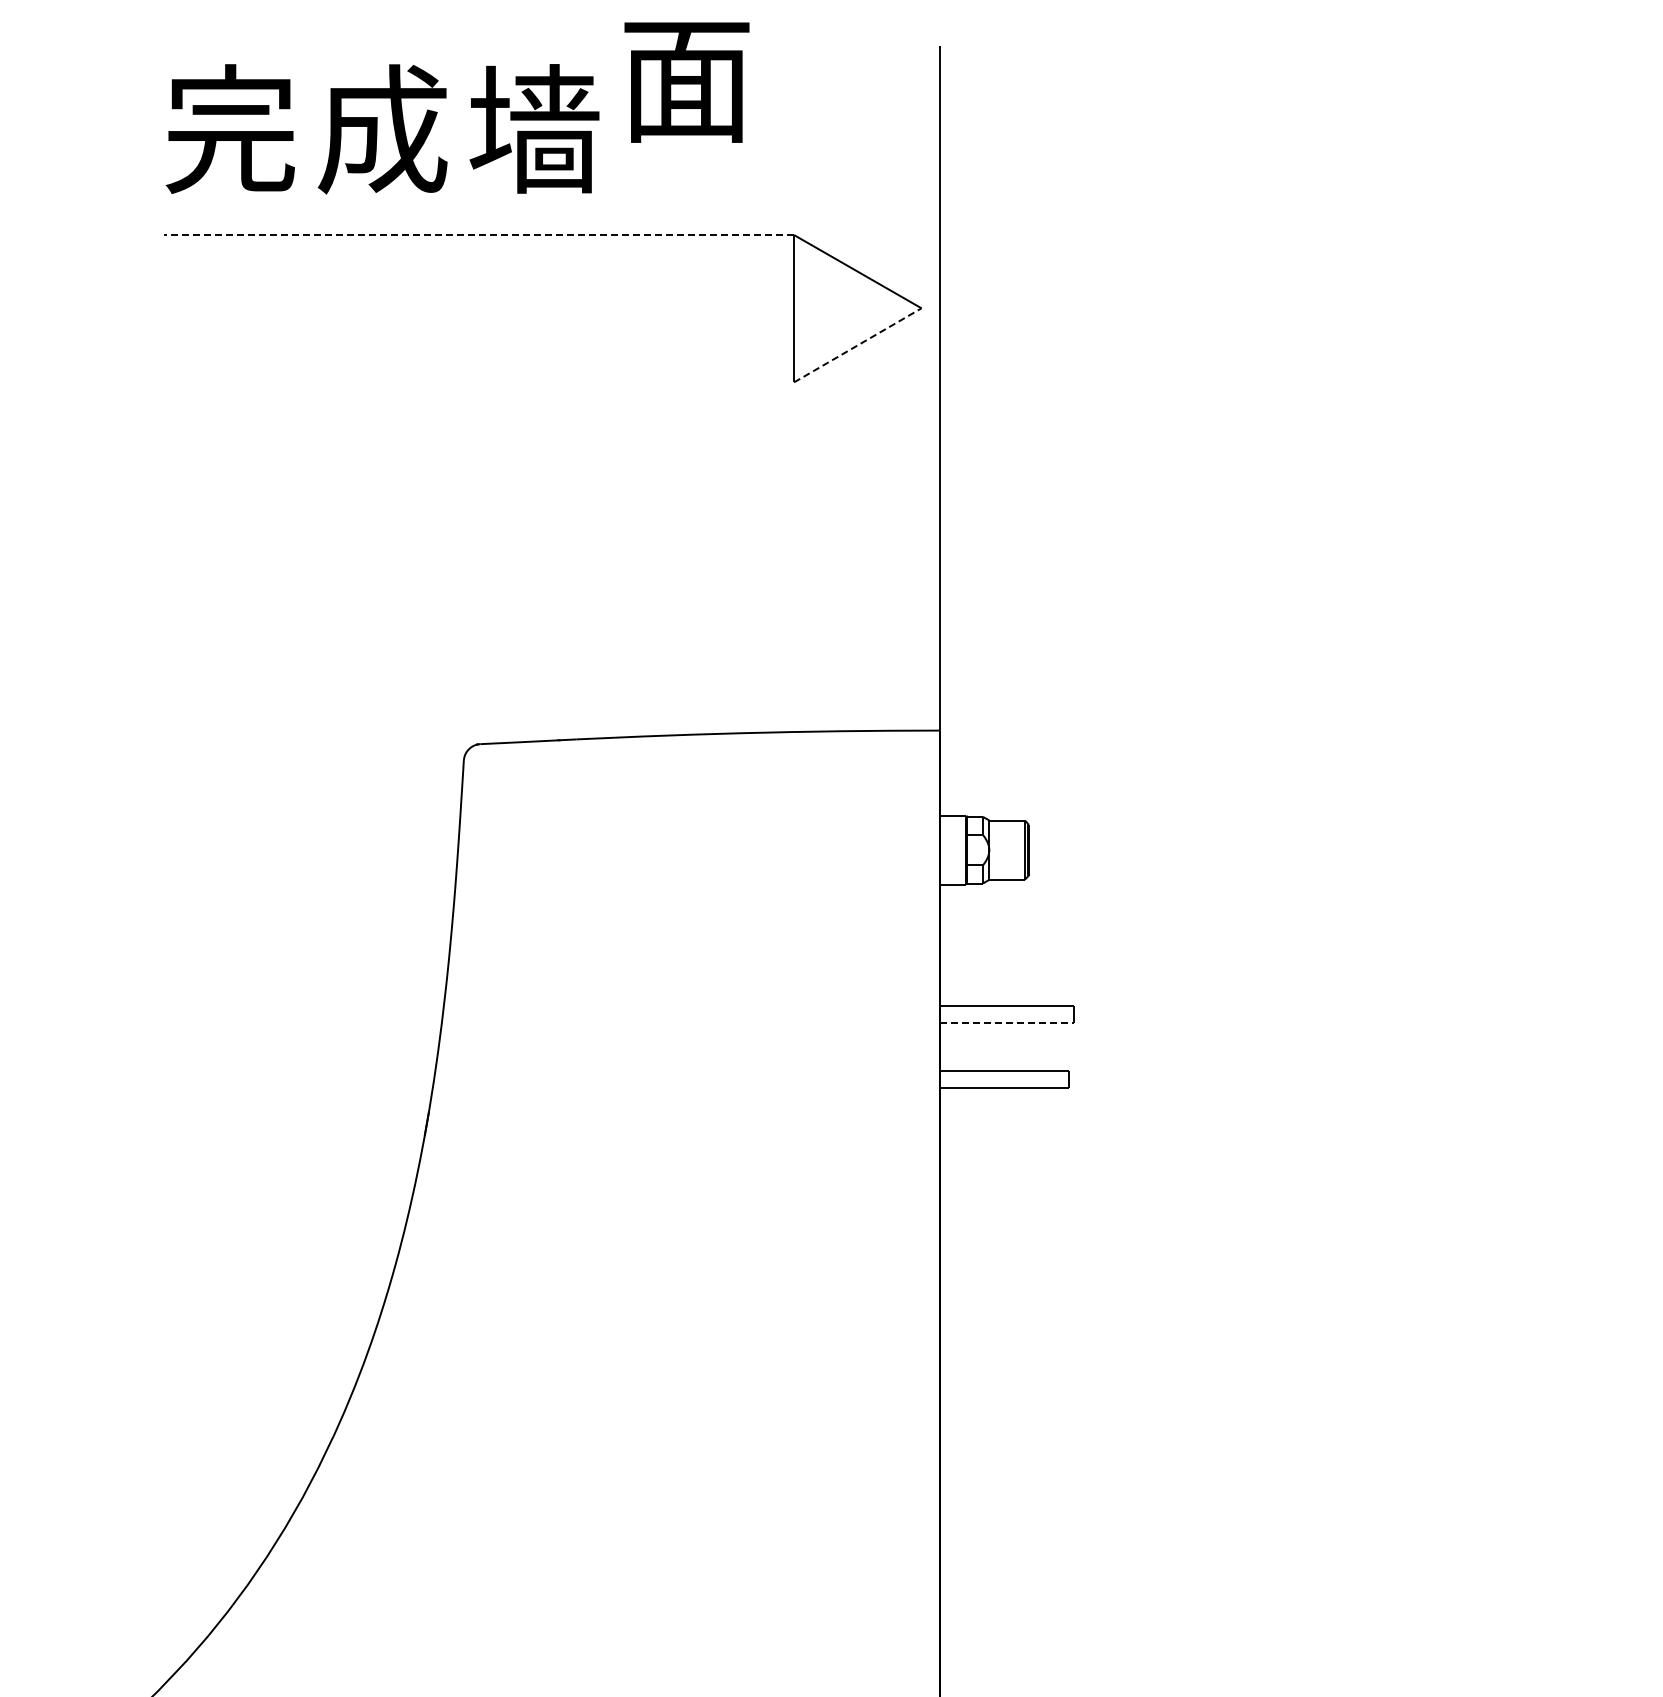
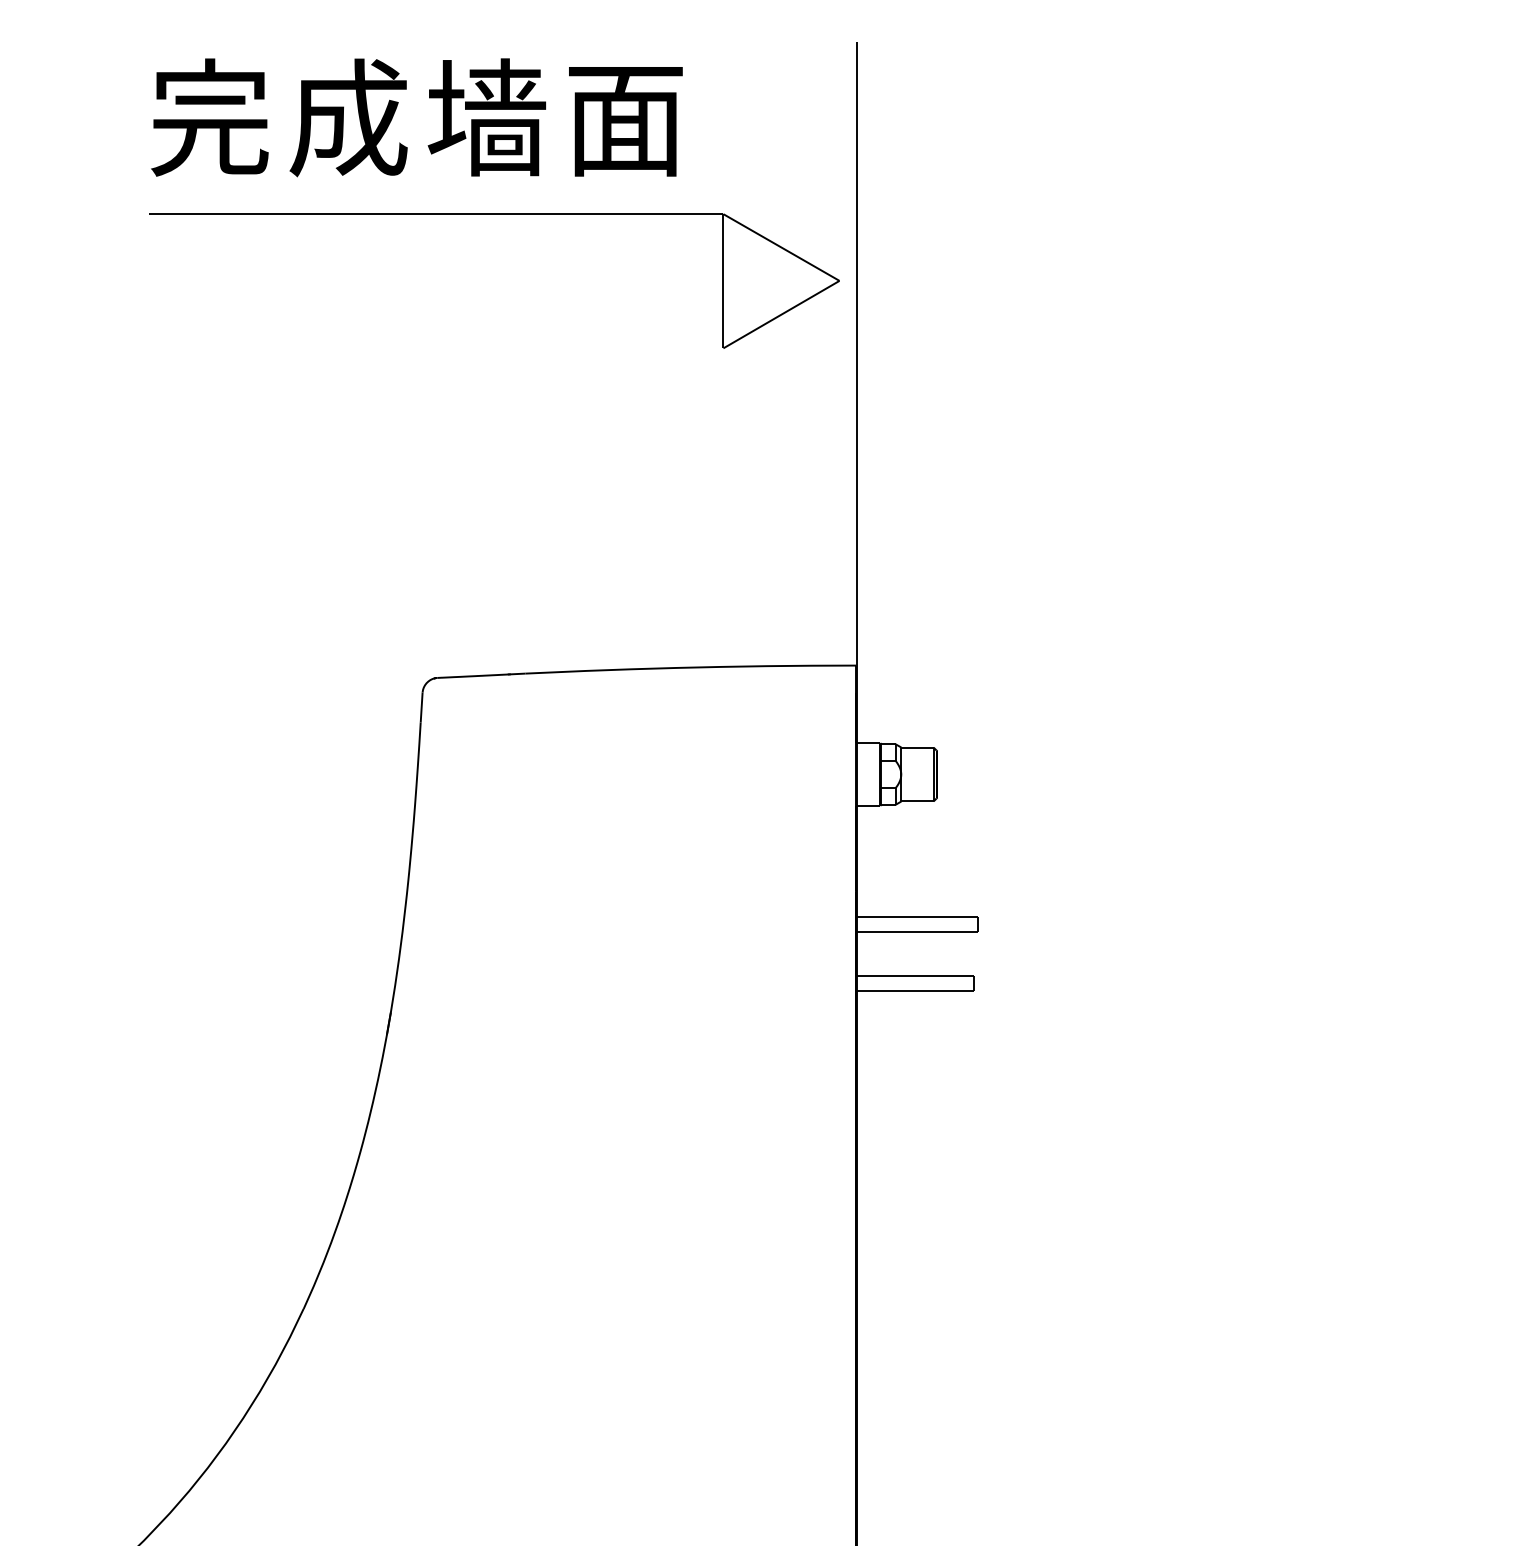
text: (686, 82) -> (625, 121), moved
line: (478, 235) -> (435, 214), dashed -> solid
line: (857, 345) -> (781, 314), dashed -> solid
line: (1006, 1022) -> (916, 931), dashed -> solid

